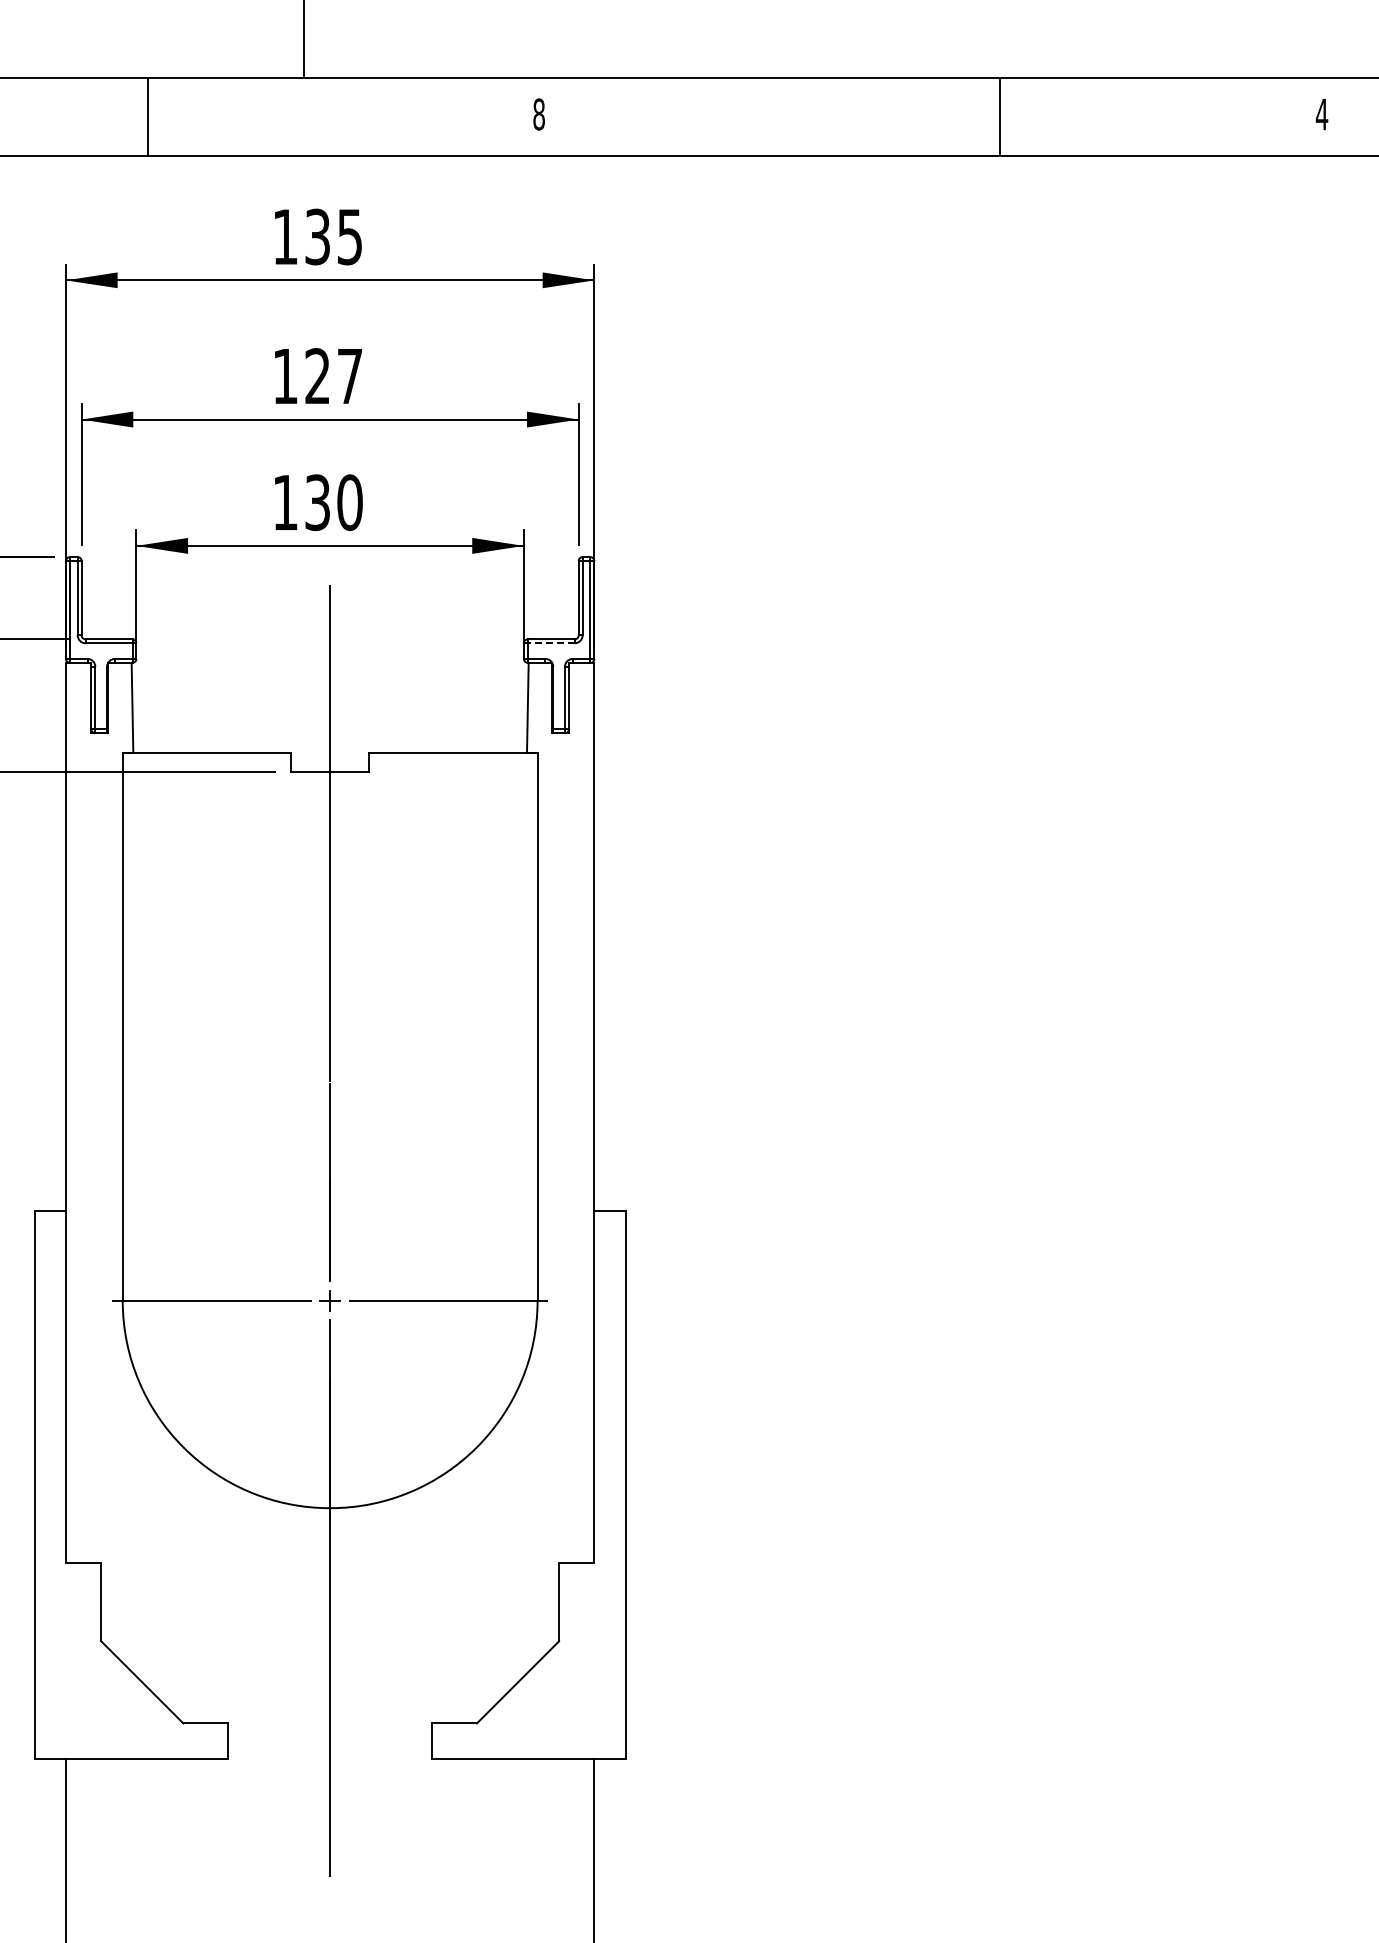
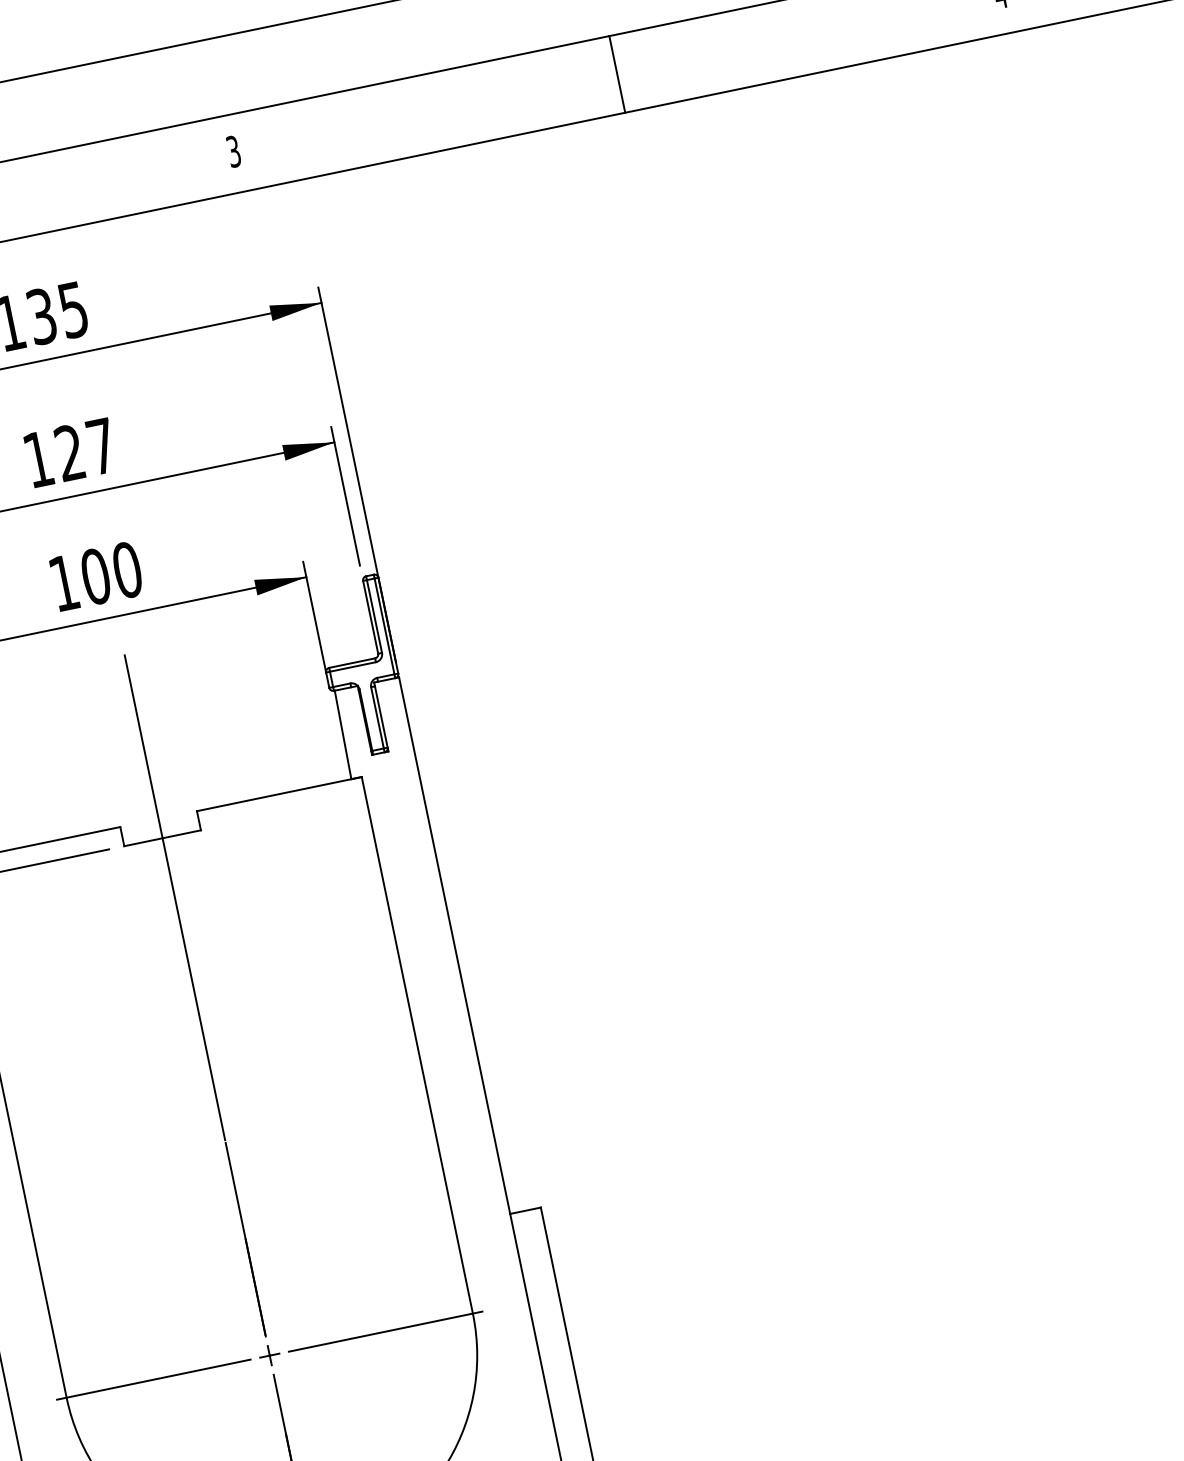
text: (538, 114) -> (233, 151), 8 -> 3
line: (1000, 116) -> (617, 74), moved
text: (317, 502) -> (95, 576), 130 -> 100
line: (550, 643) -> (352, 667), dashed -> solid

